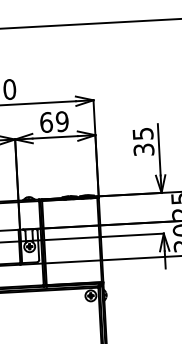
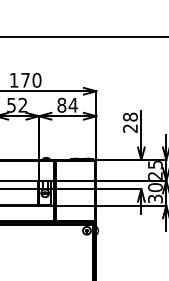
text: (54, 120) -> (67, 104), 69 -> 84
text: (143, 141) -> (130, 122), 35 -> 28

